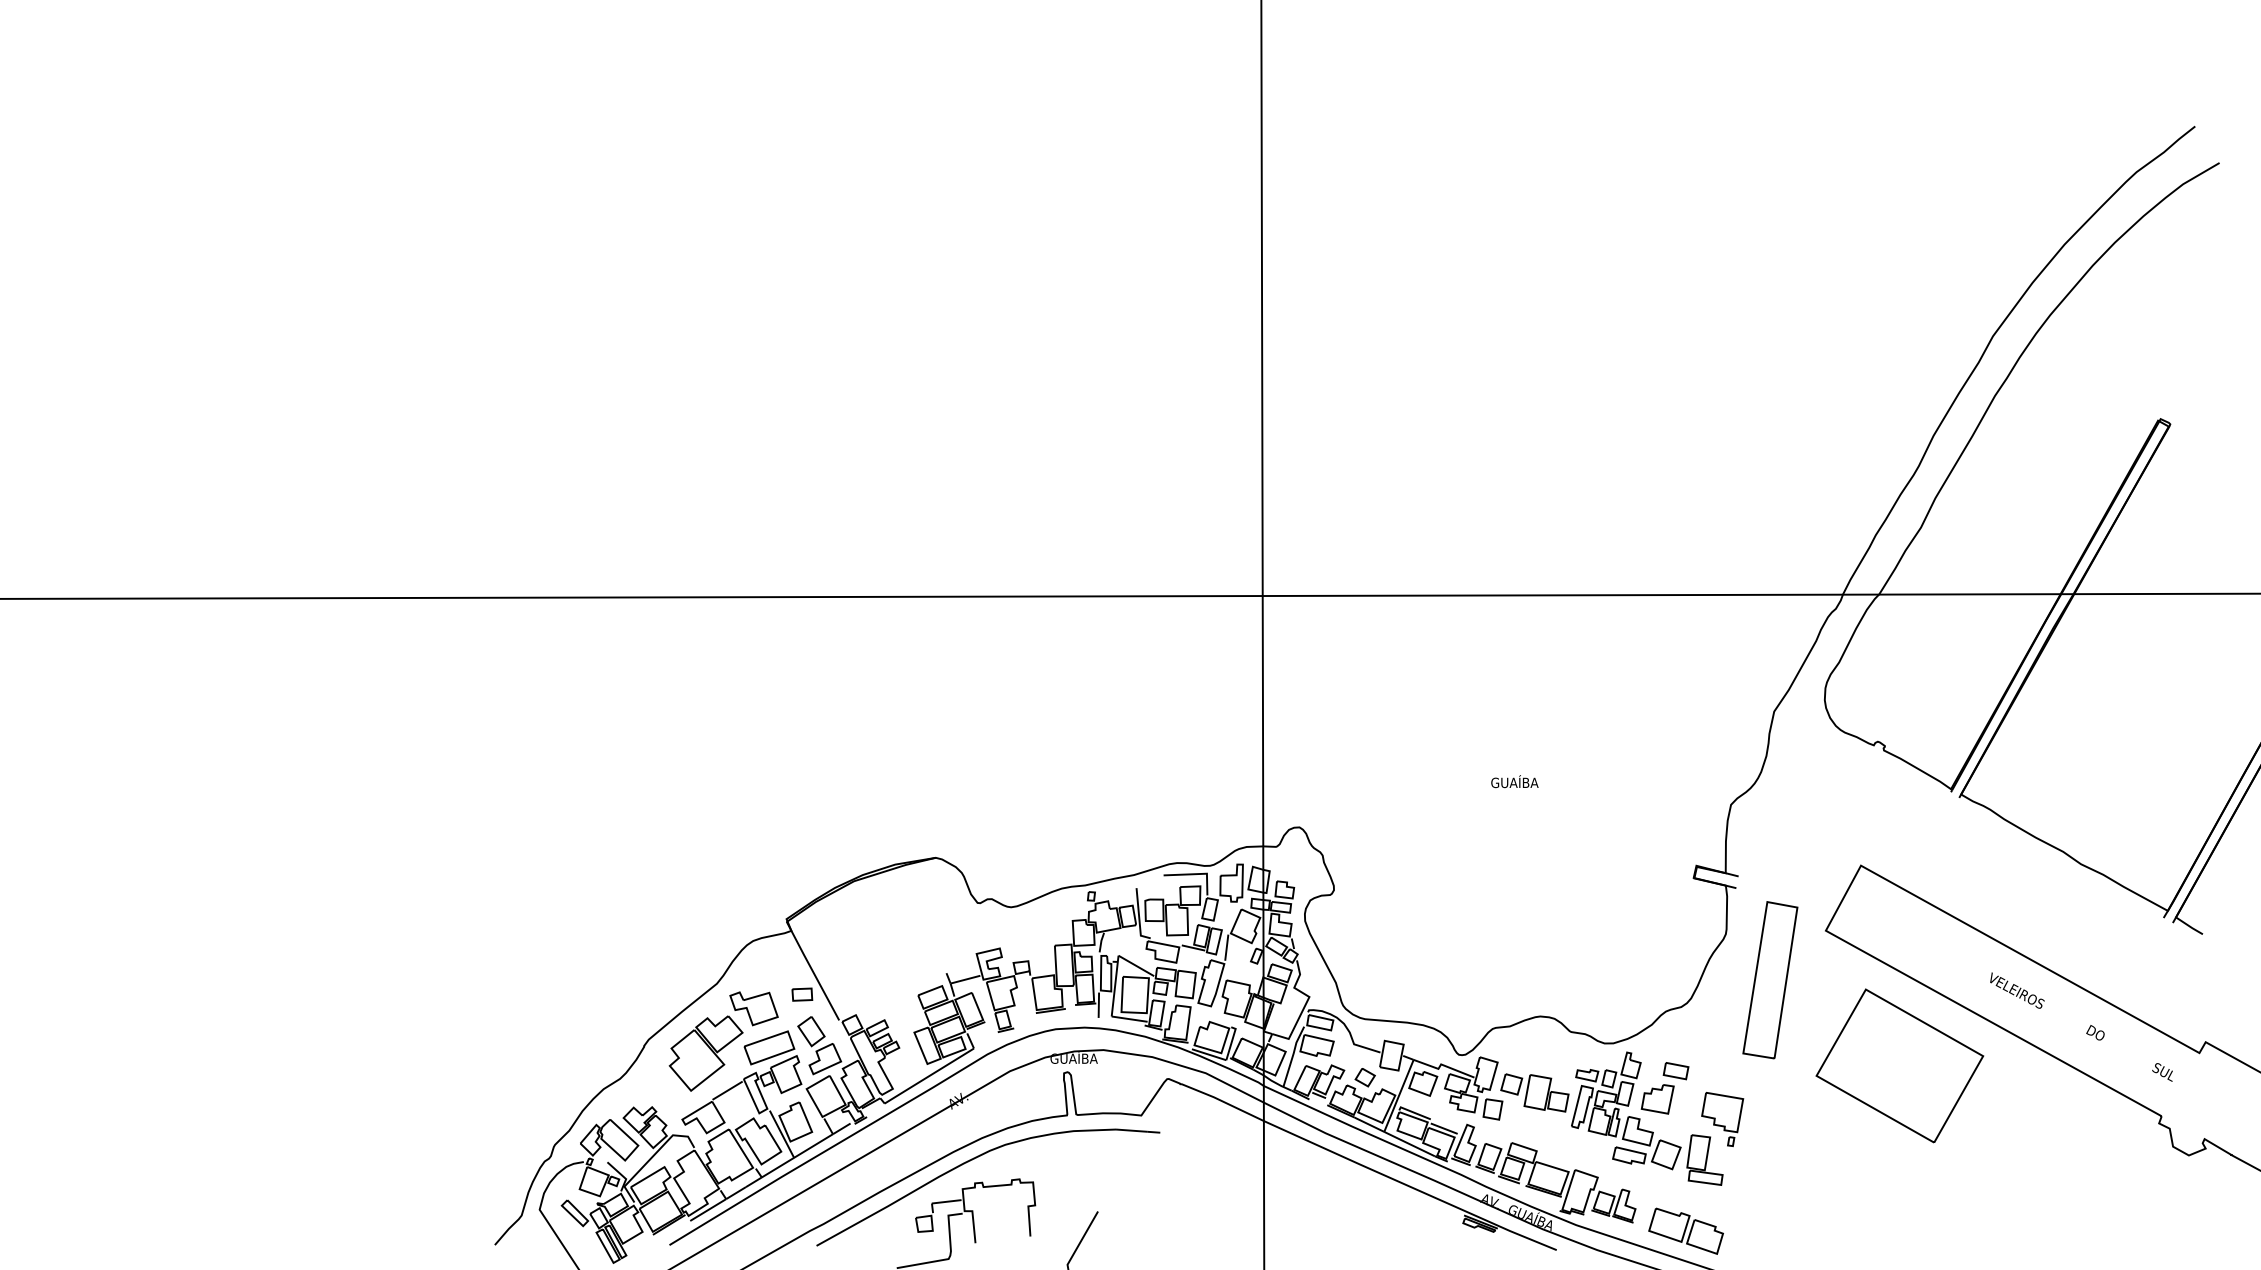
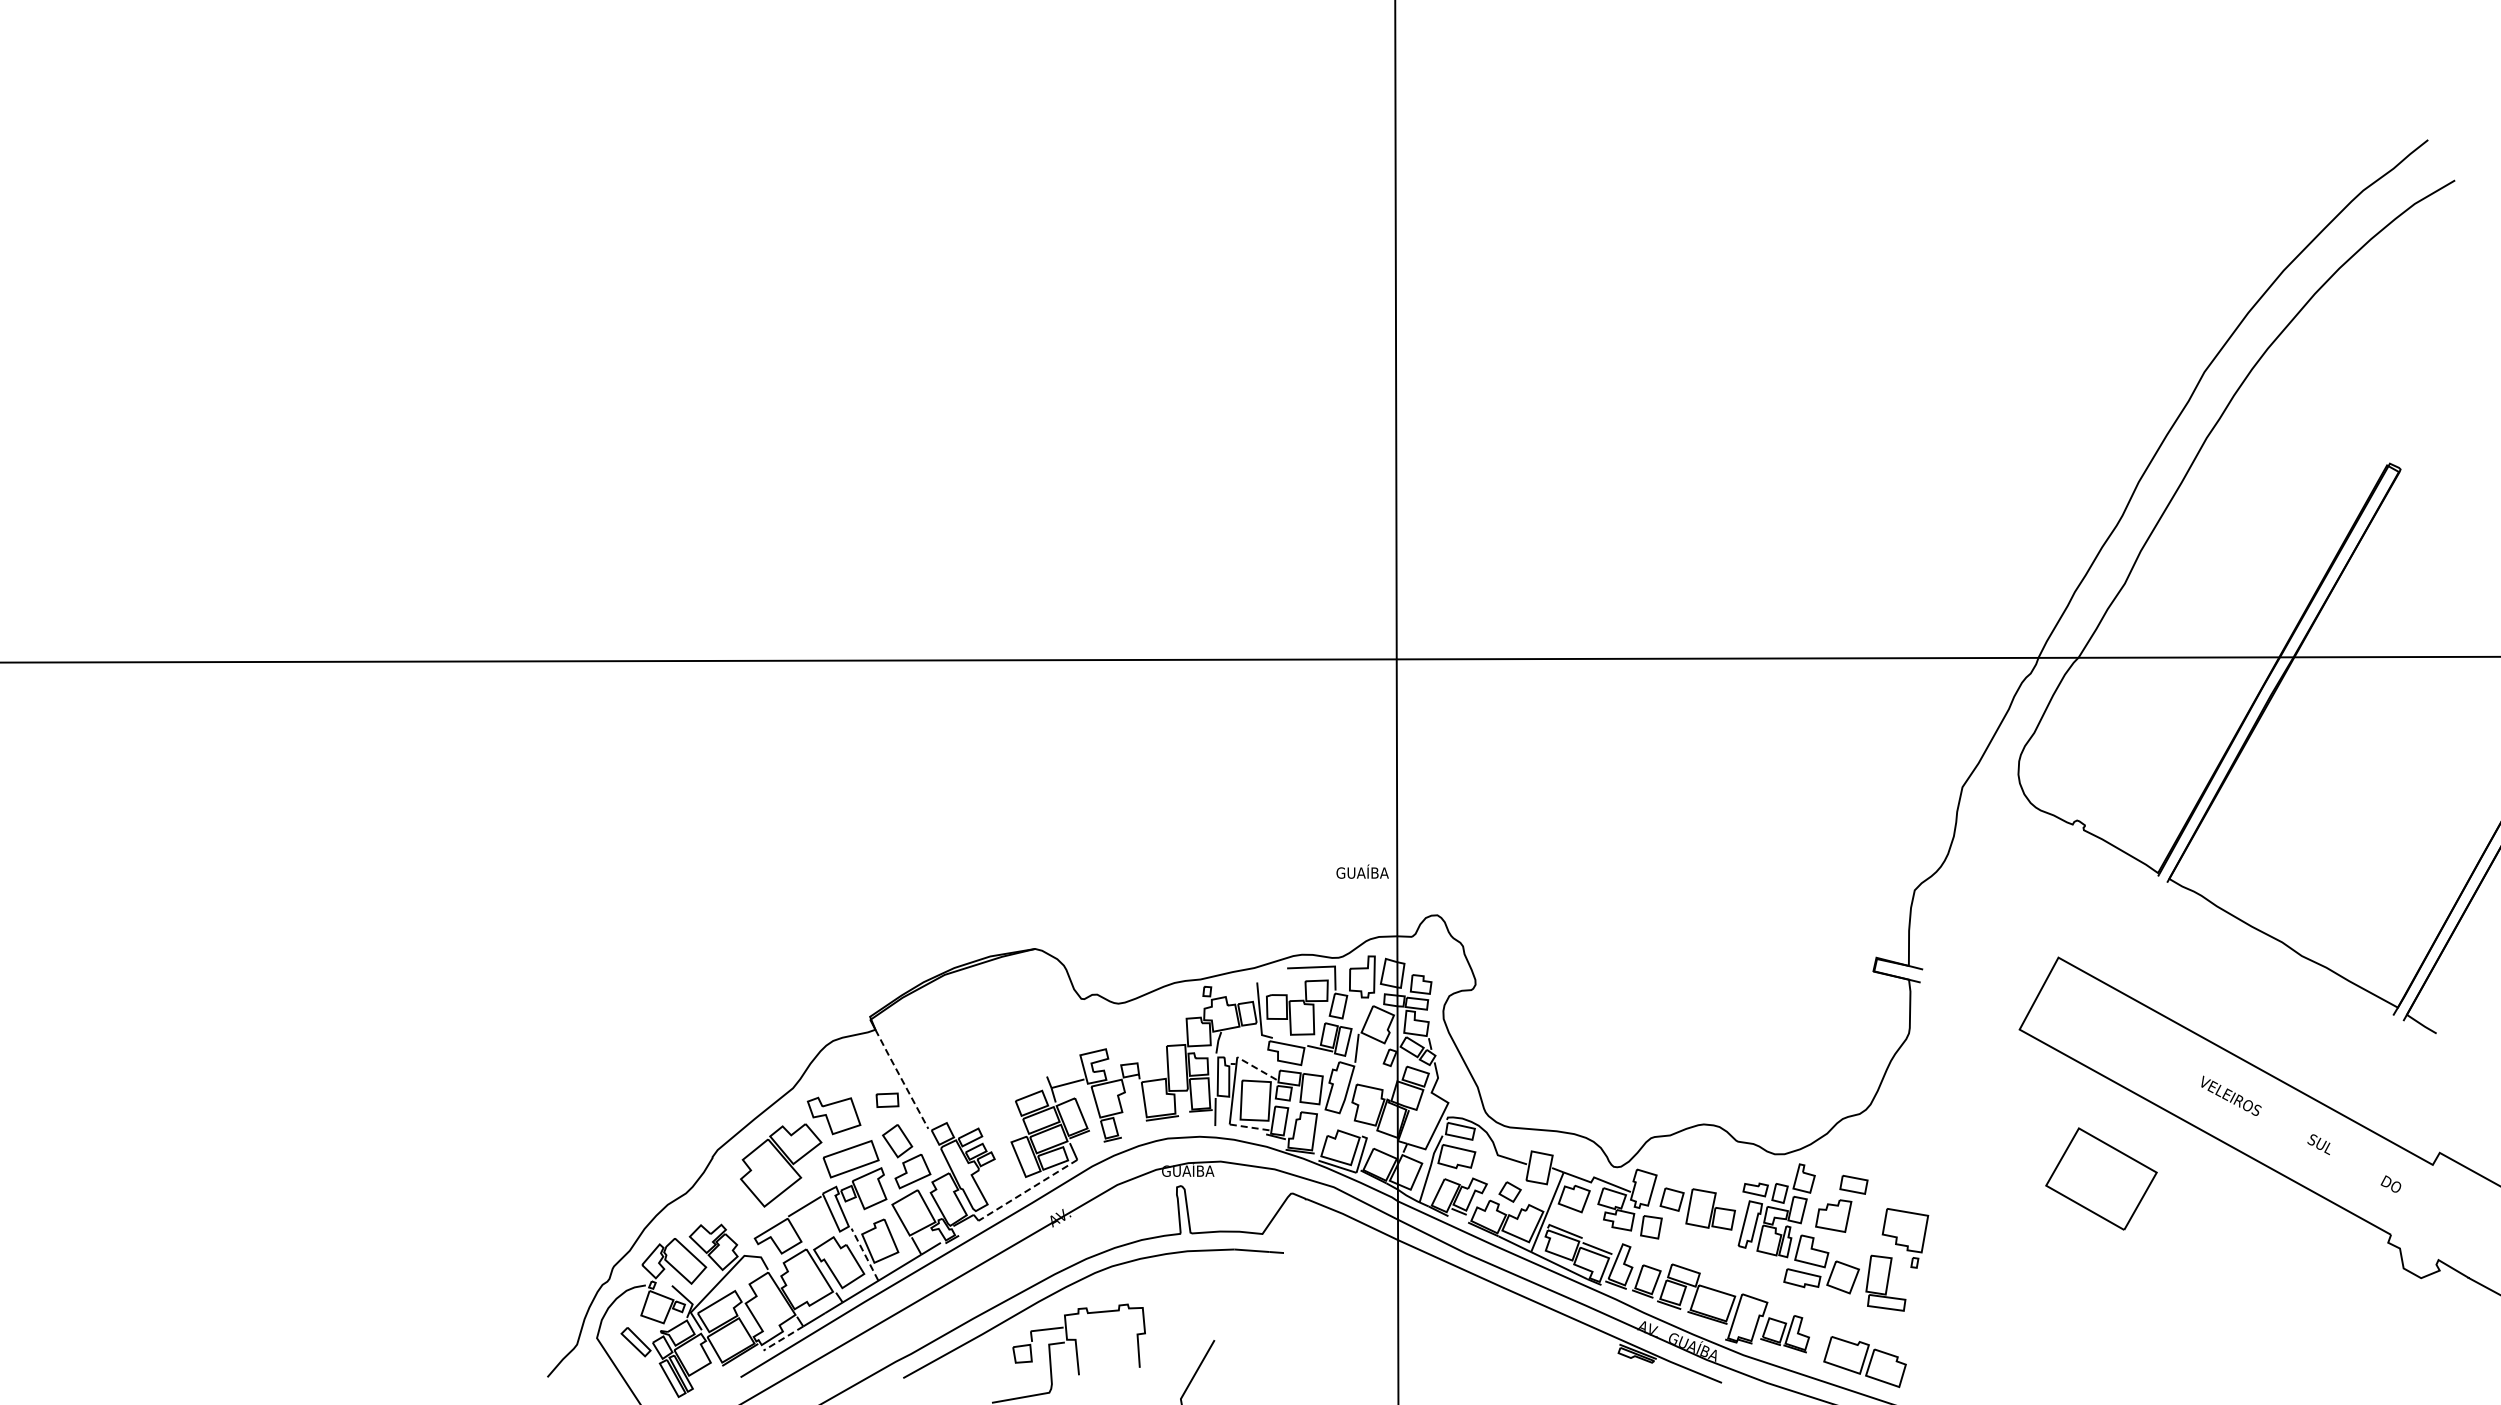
text: (1514, 781) -> (1362, 871), moved
line: (1135, 965) -> (1256, 1068), solid -> dashed
line: (814, 975) -> (901, 1079), solid -> dashed
part: (1770, 979) -> (1958, 1083), removed
line: (1129, 1019) -> (1249, 1127), solid -> dashed
text: (2096, 1034) -> (2318, 1144), DO -> SUL
part: (1899, 1065) -> (2101, 1178), size x0.6
text: (2162, 1071) -> (2391, 1185), SUL -> DO
line: (928, 1076) -> (1027, 1190), solid -> dashed
line: (781, 1134) -> (864, 1254), solid -> dashed
line: (708, 1210) -> (783, 1338), solid -> dashed

